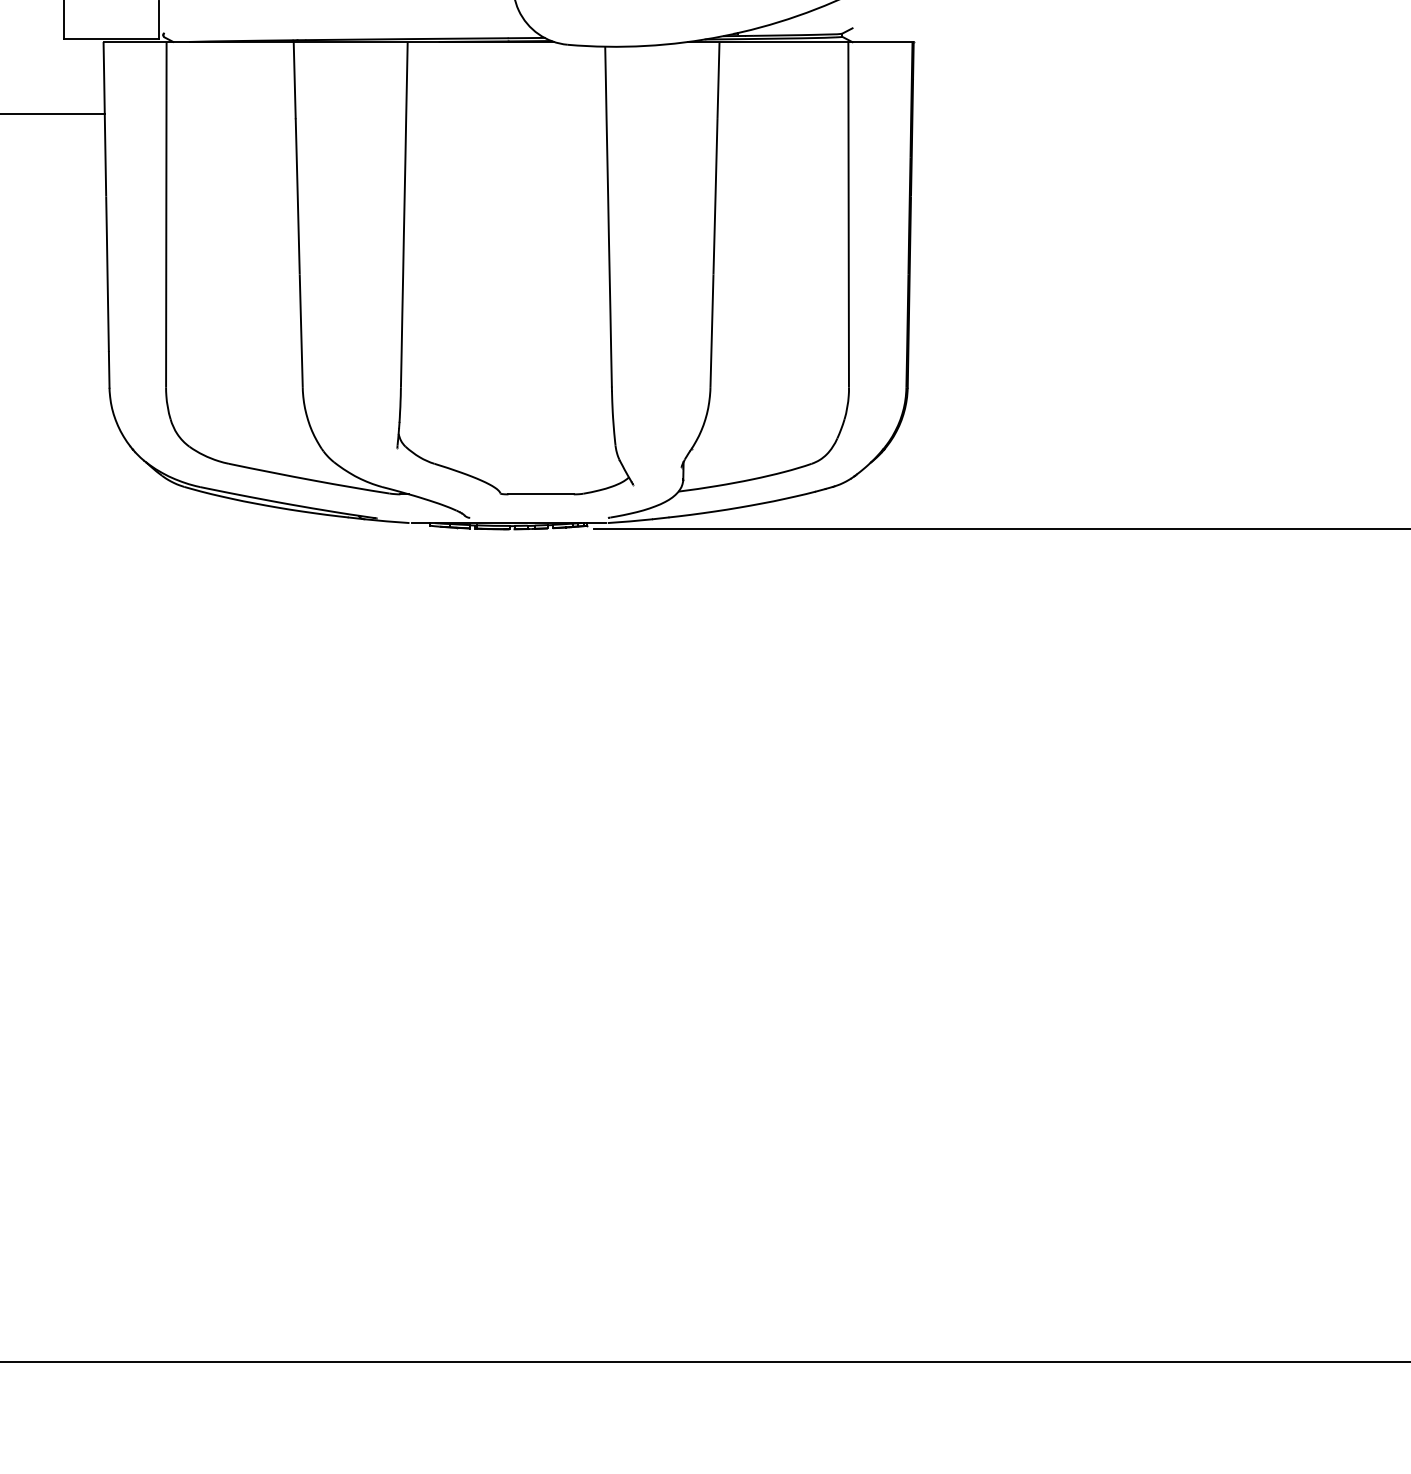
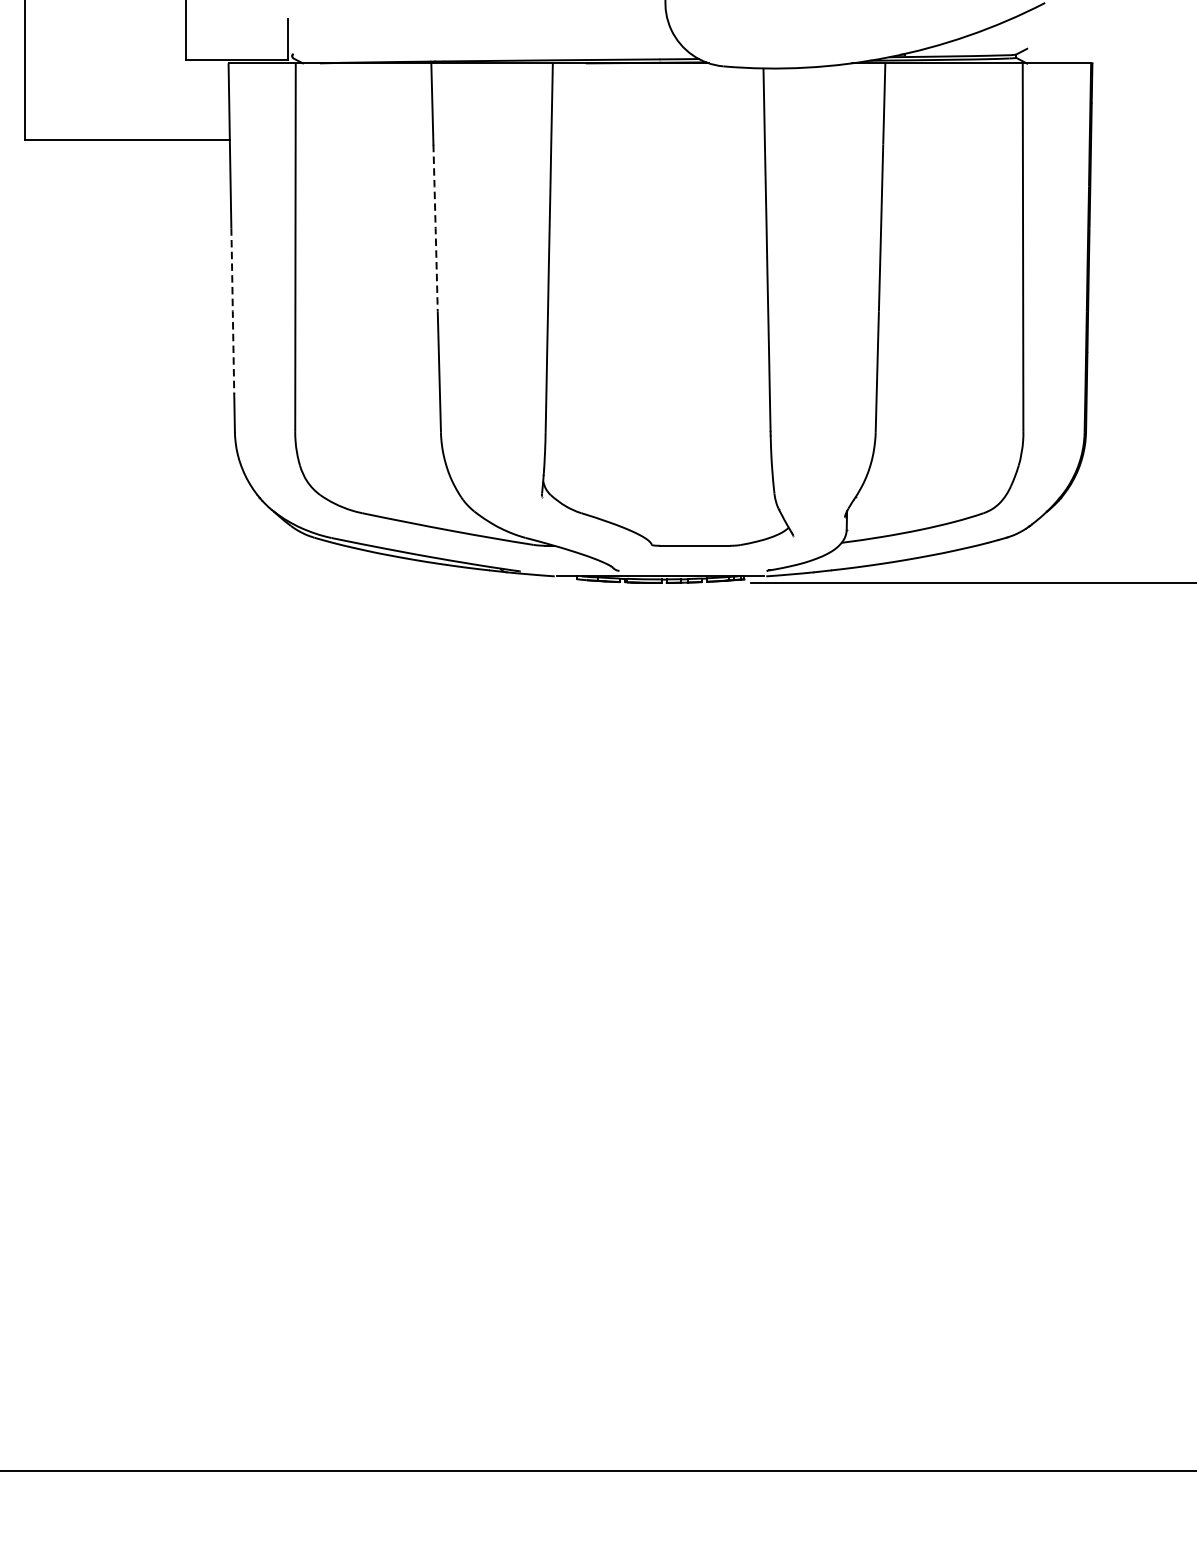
line: (297, 195) -> (435, 227), solid -> dashed
line: (107, 274) -> (232, 311), solid -> dashed

